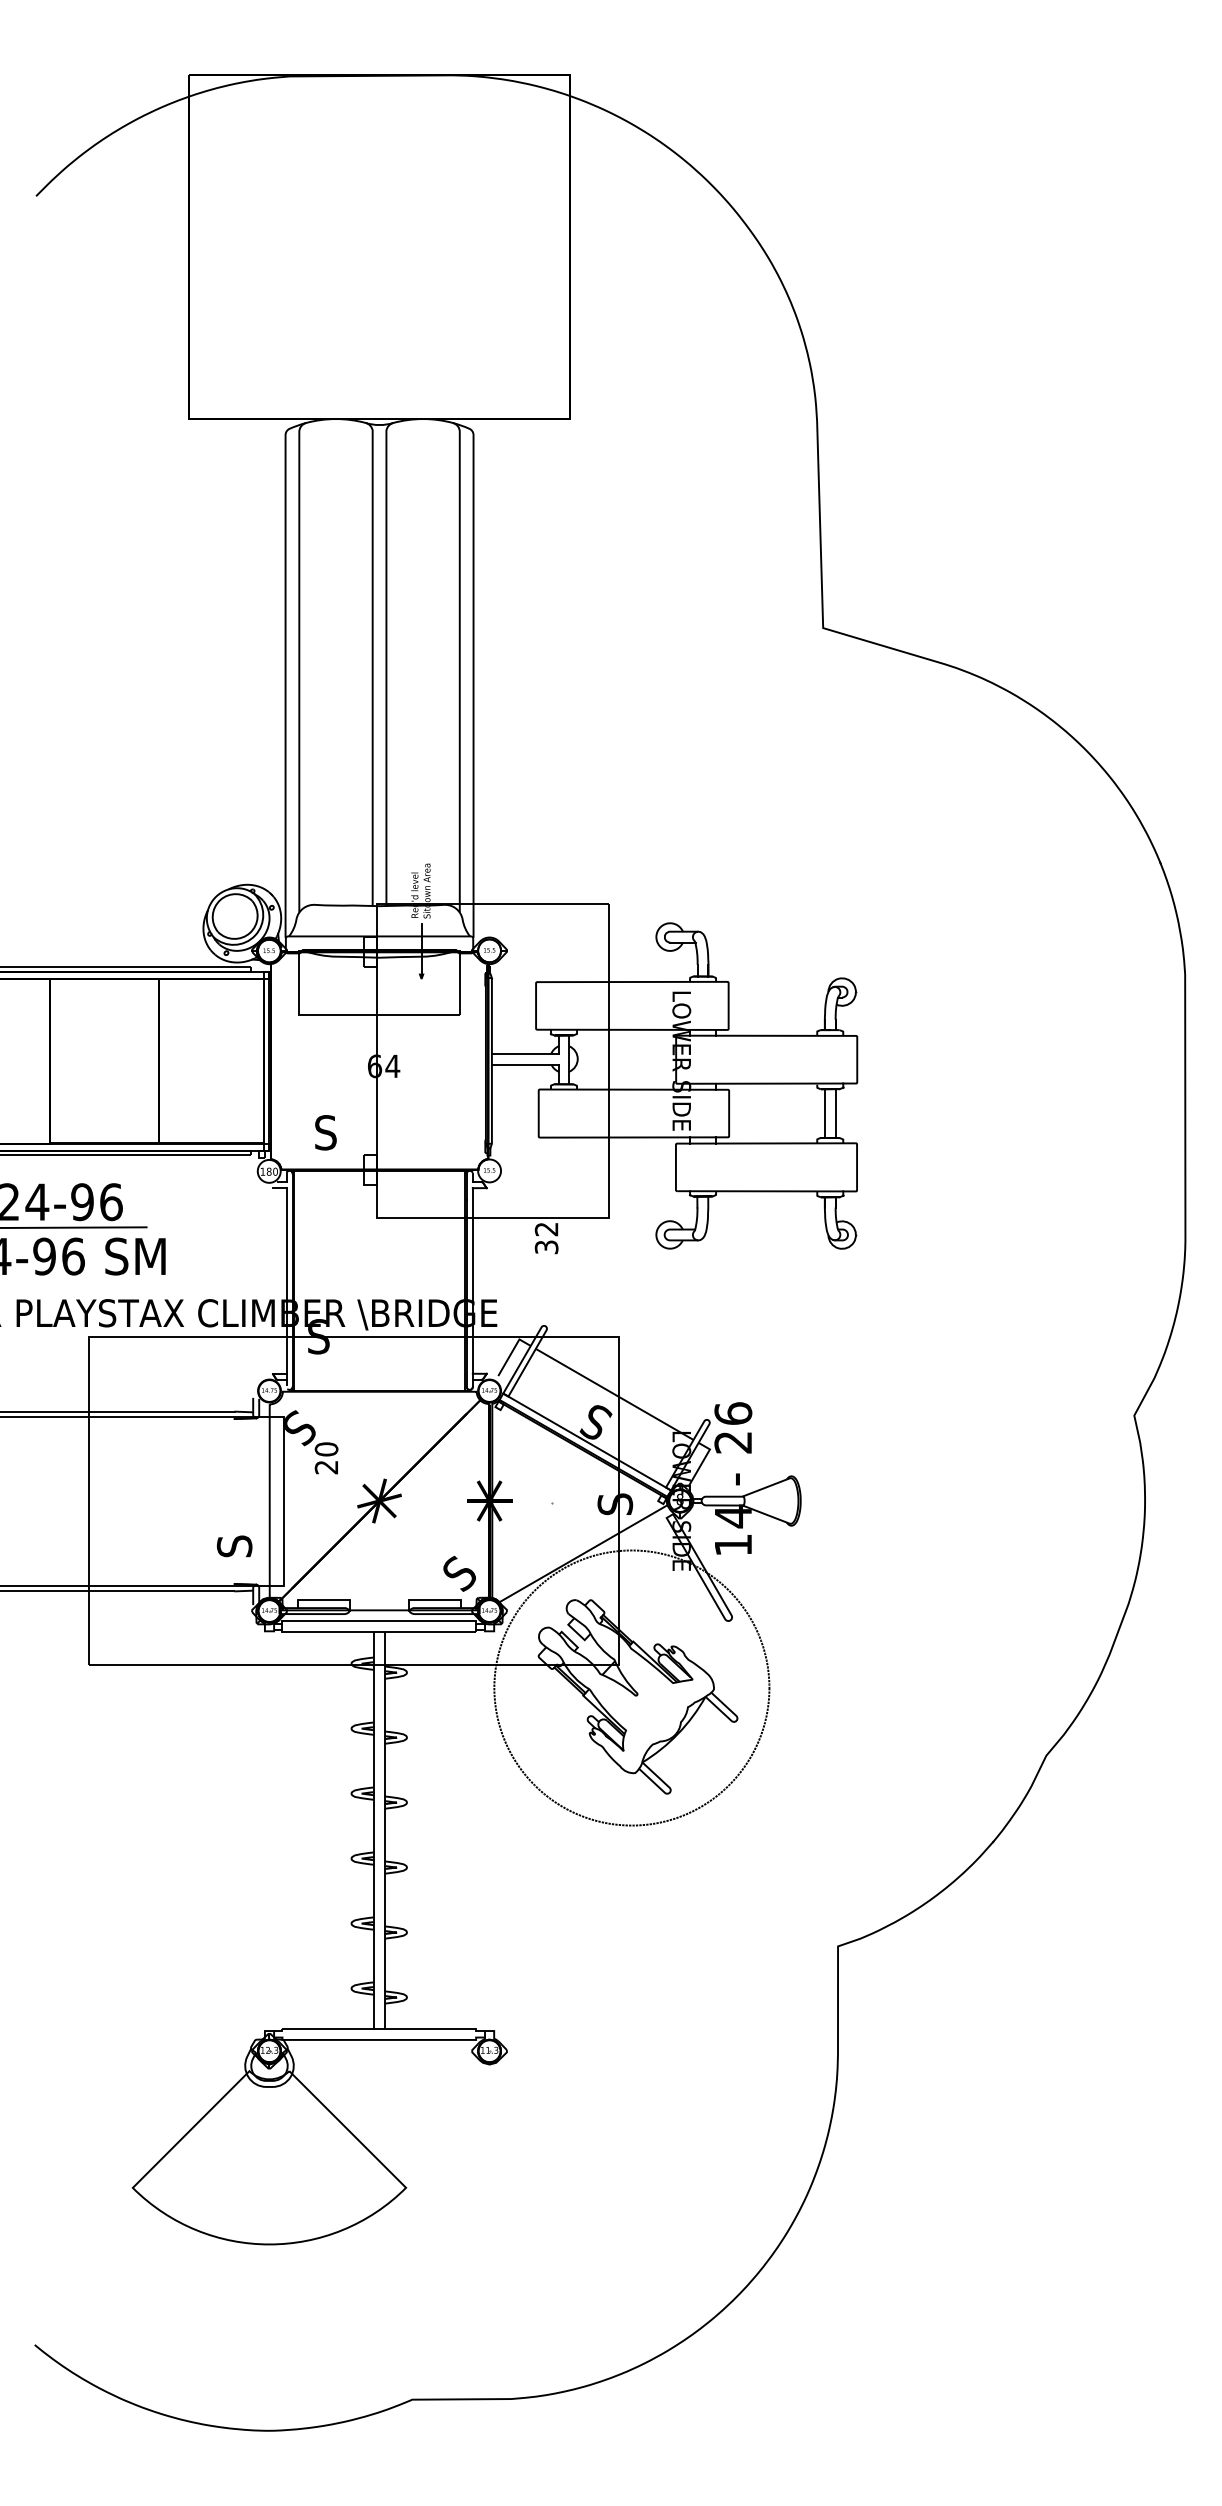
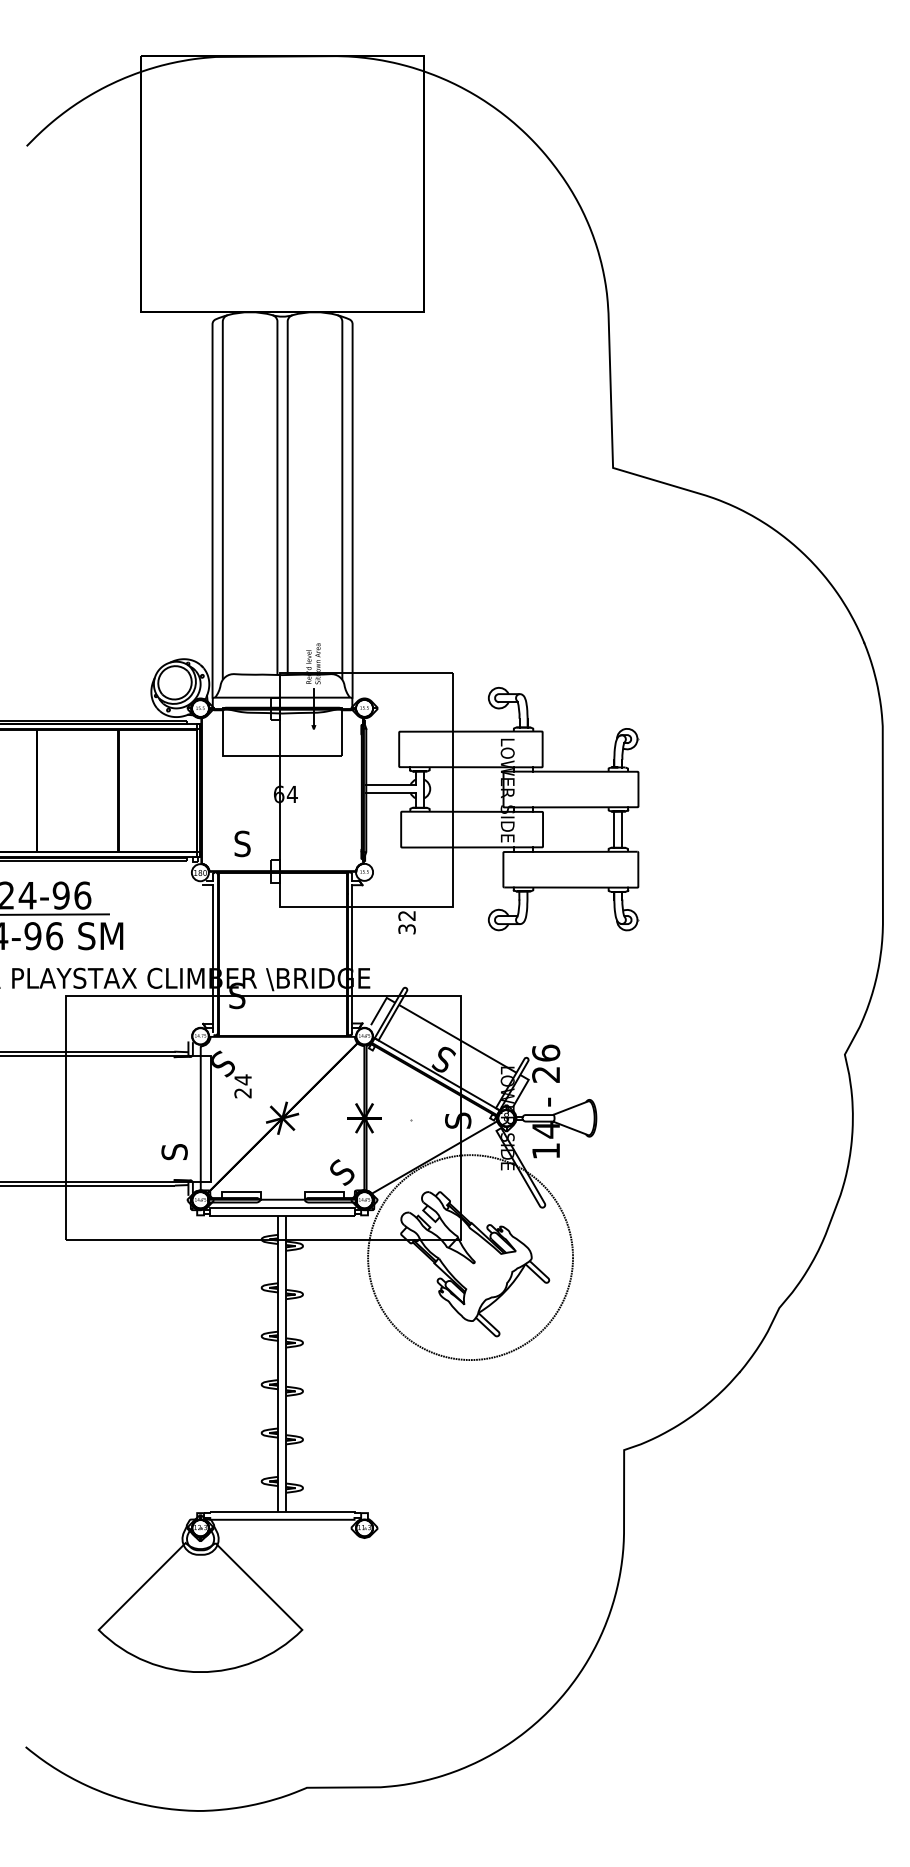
text: (326, 1449) -> (243, 1079), 20 -> 24

